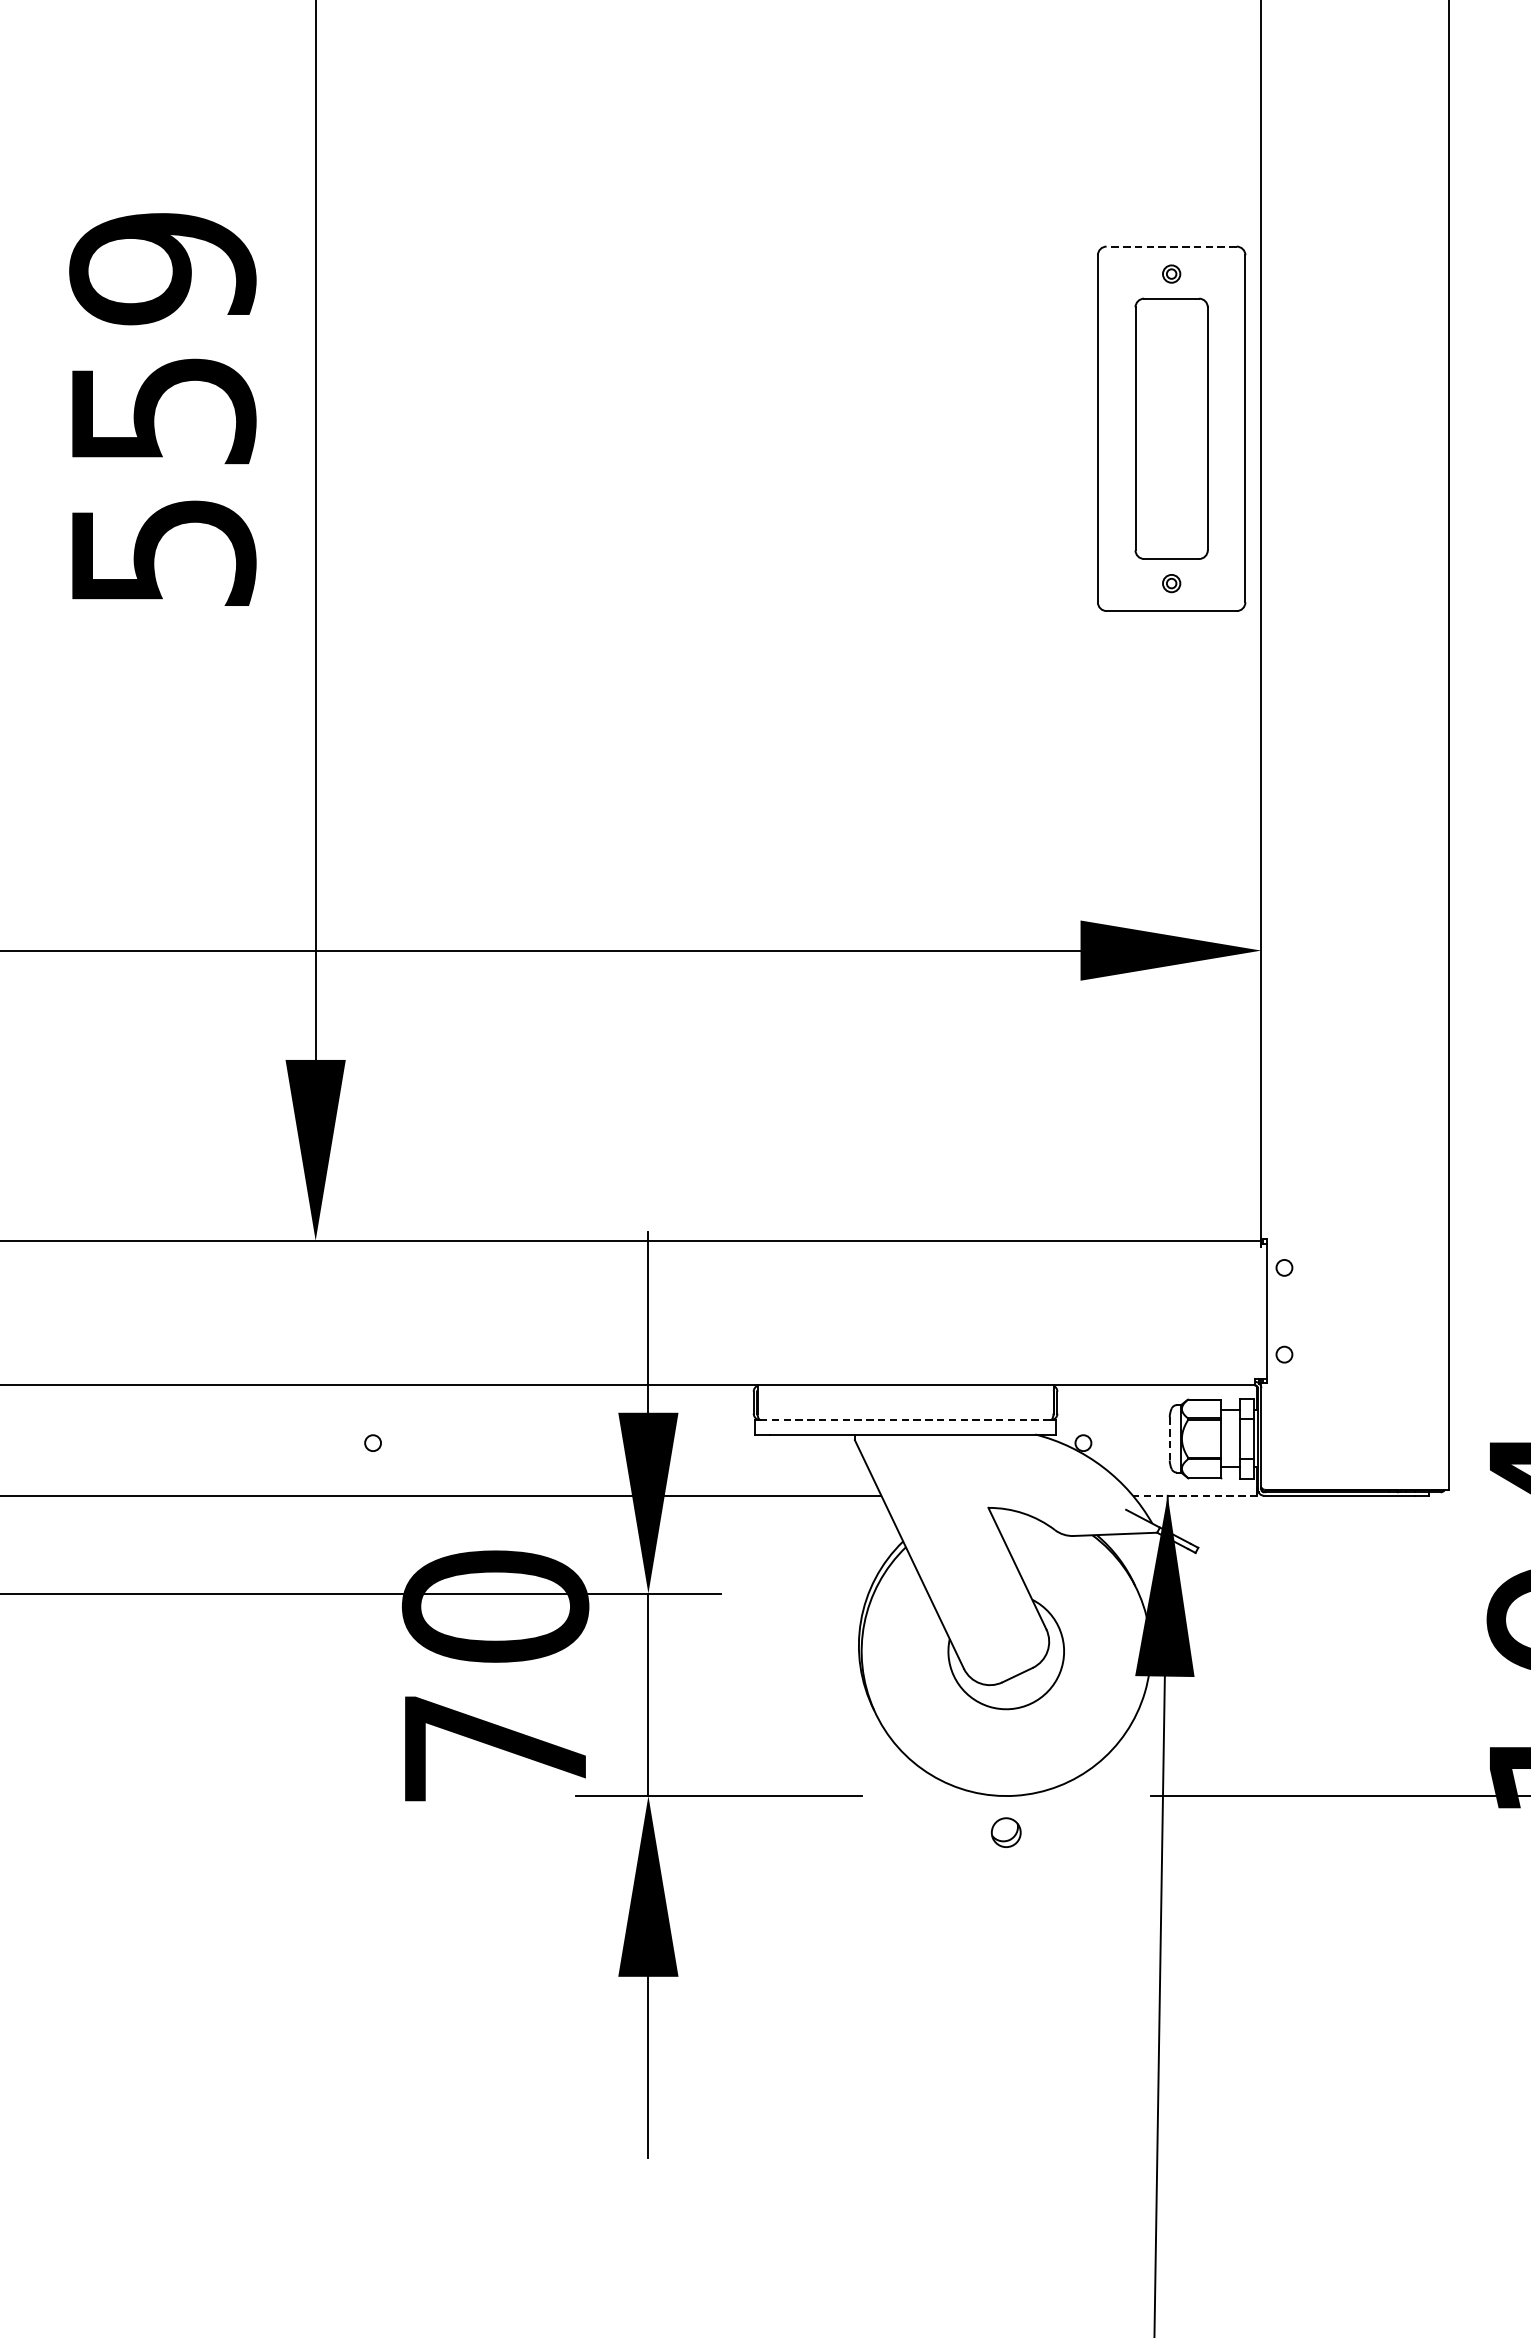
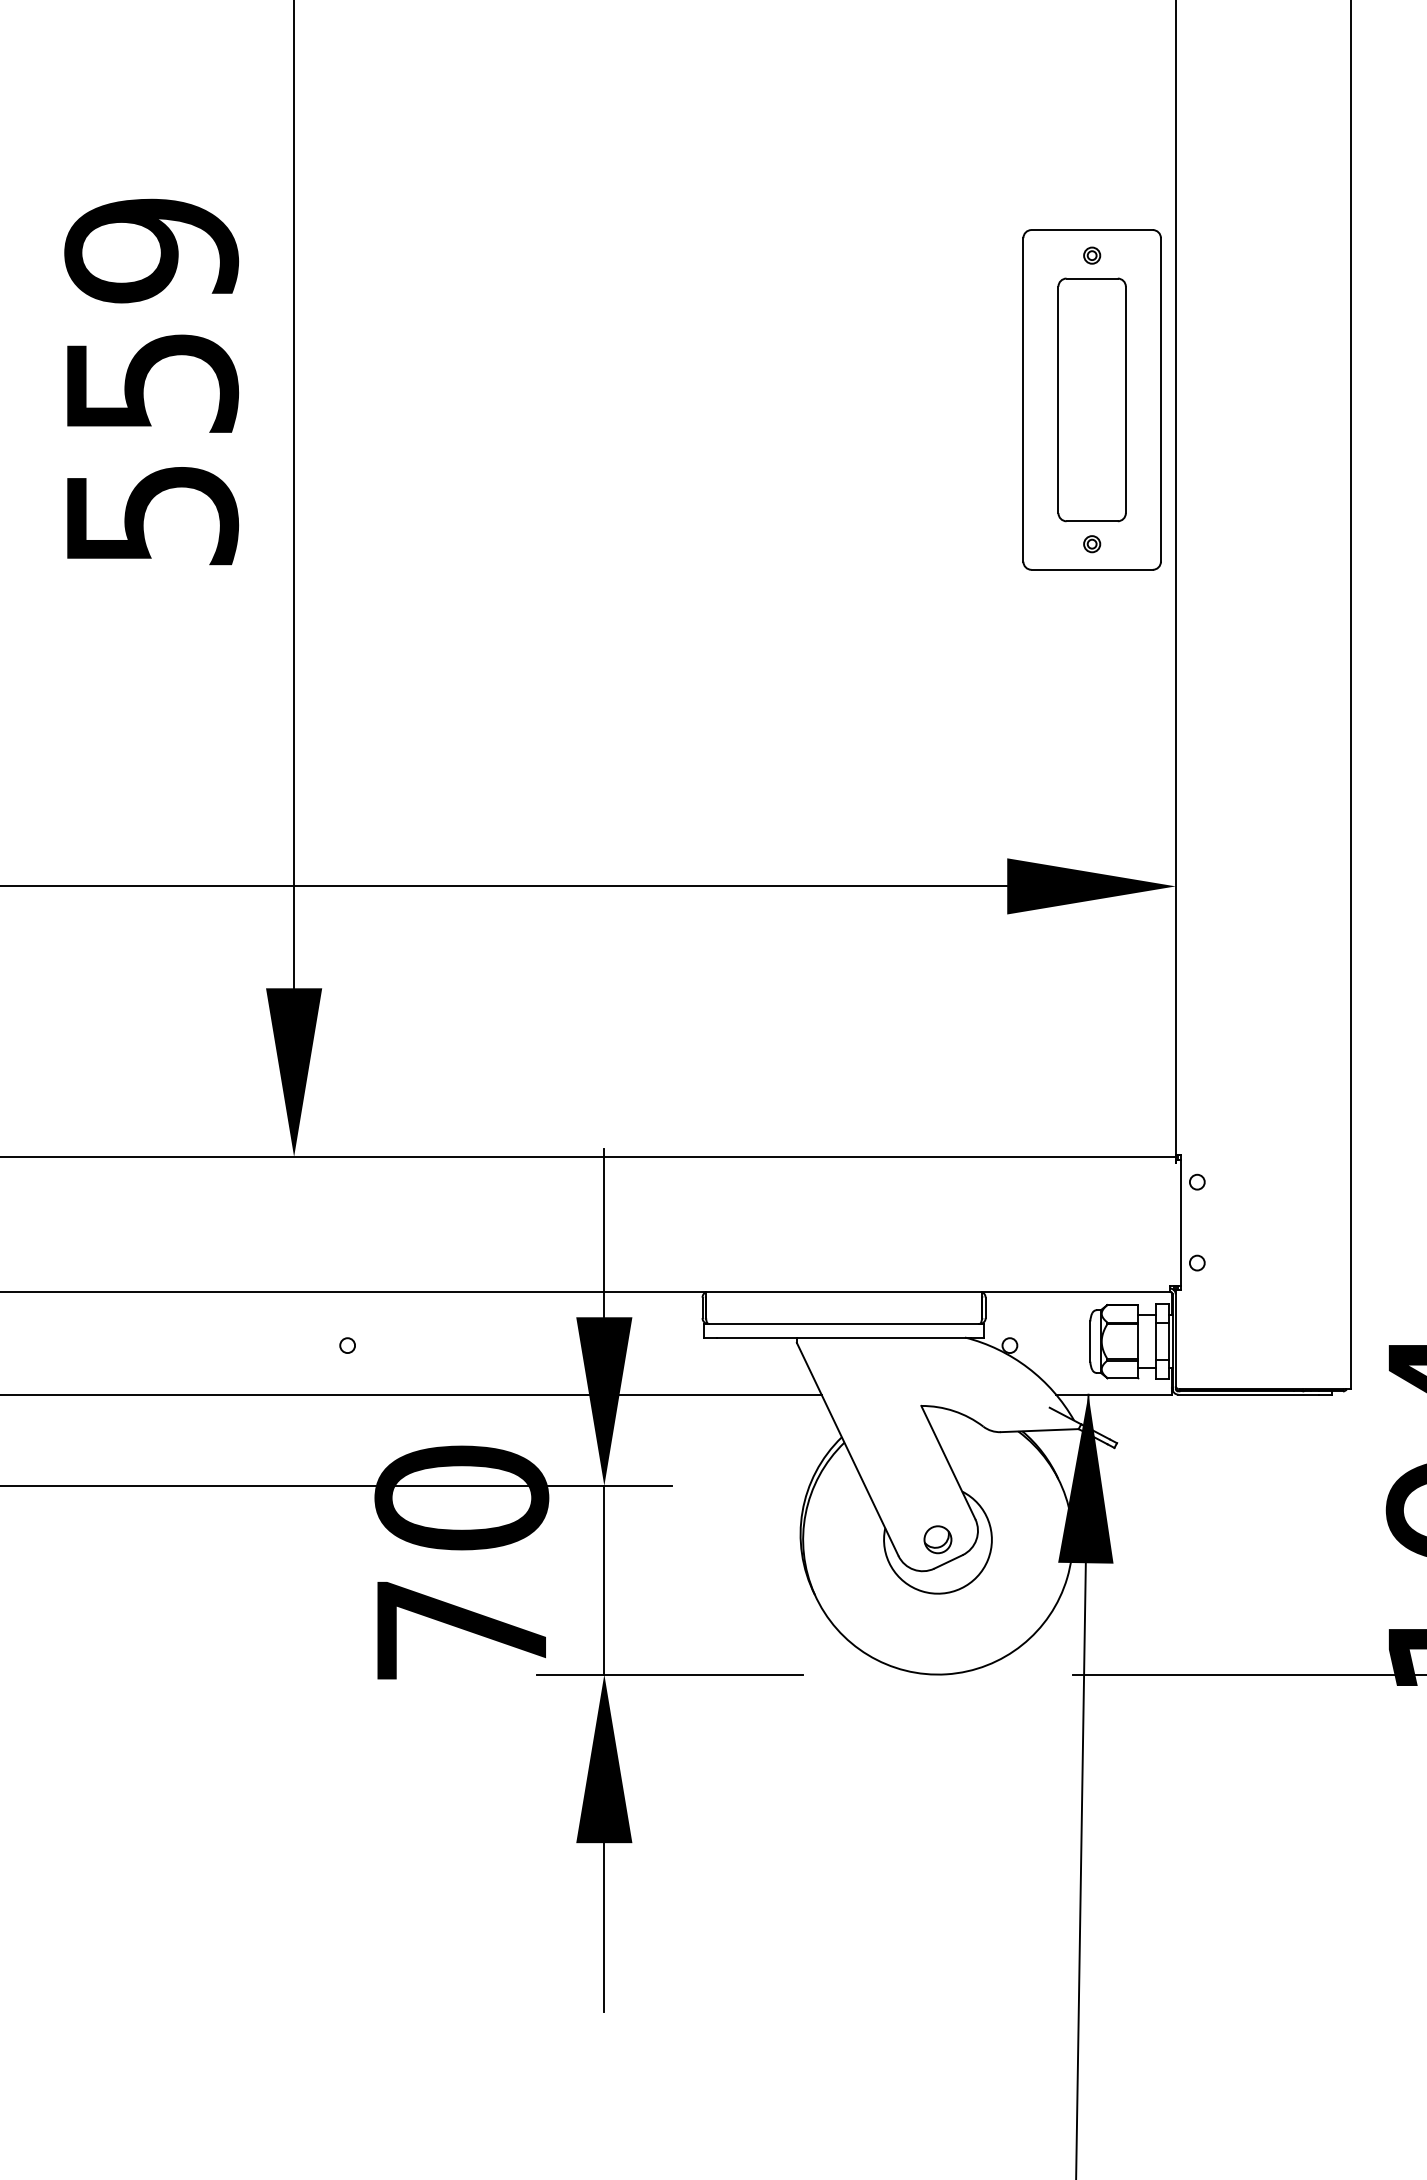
line: (1172, 247) -> (1092, 230), dashed -> solid
line: (904, 1420) -> (843, 1324), dashed -> solid
line: (1169, 1439) -> (1090, 1342), dashed -> solid
line: (1195, 1495) -> (1114, 1394), dashed -> solid
part: (1005, 1832) -> (937, 1539), moved

